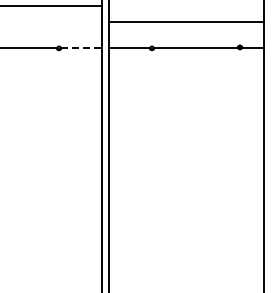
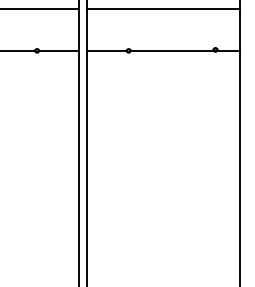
line: (186, 22) -> (162, 9), moved
line: (81, 48) -> (59, 50), dashed -> solid

